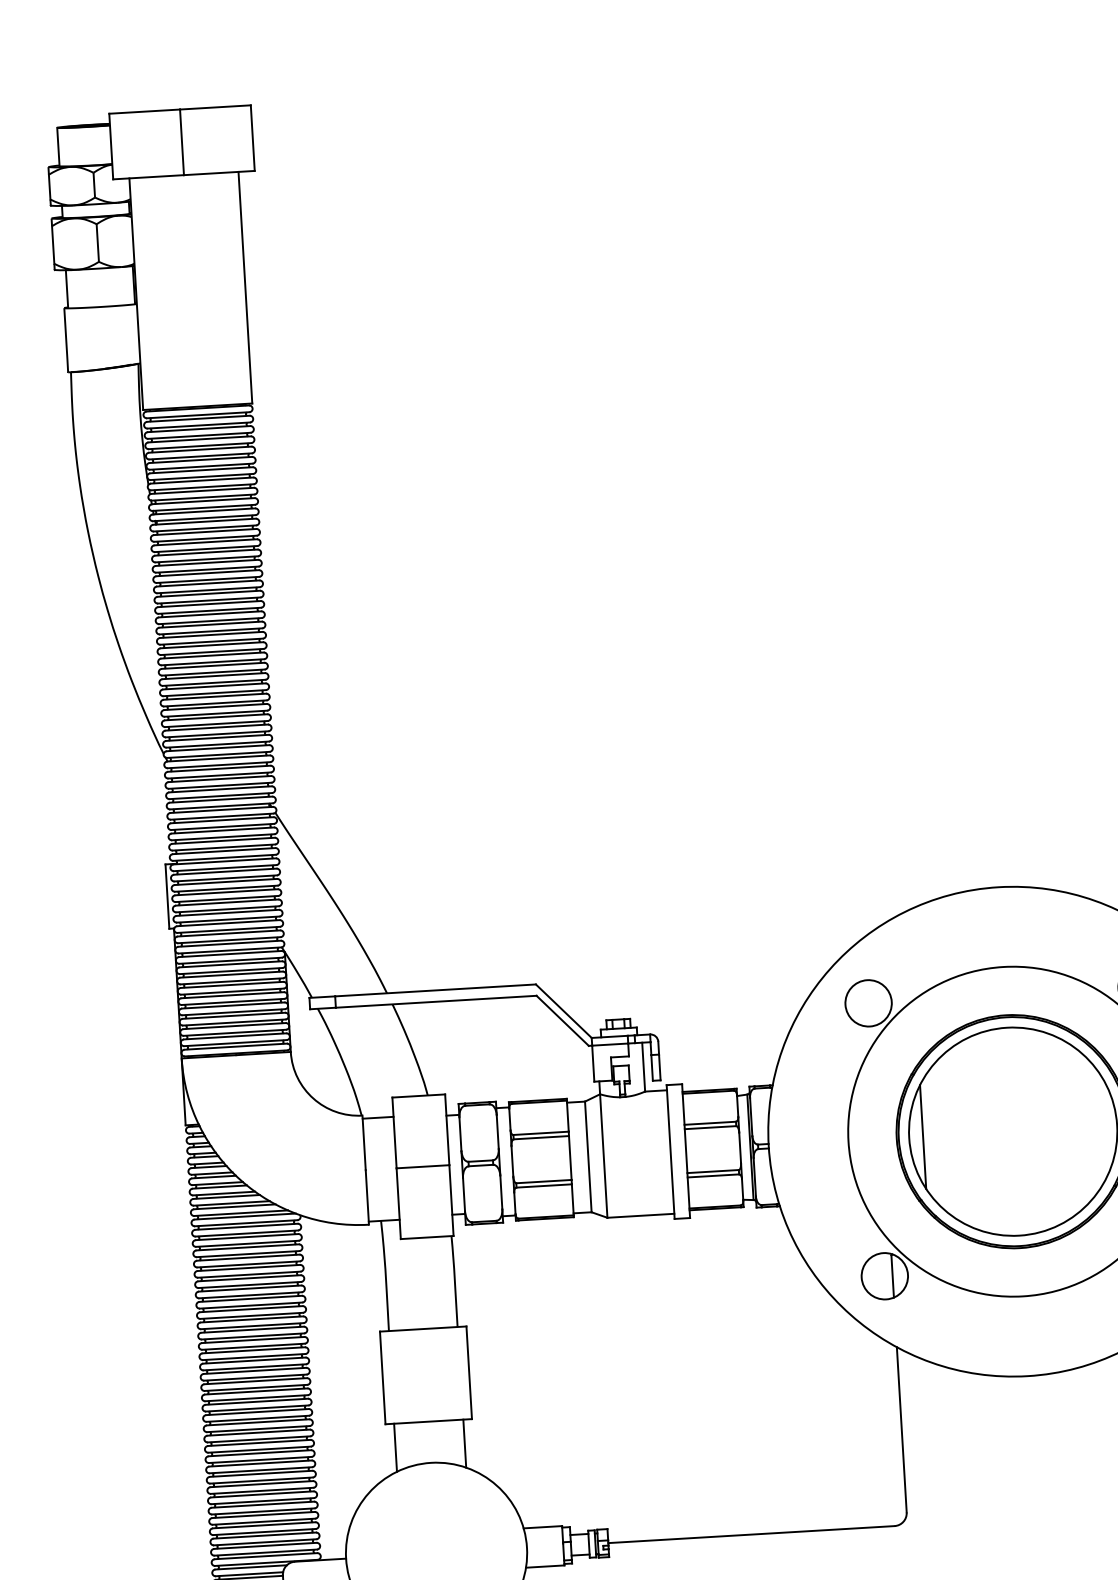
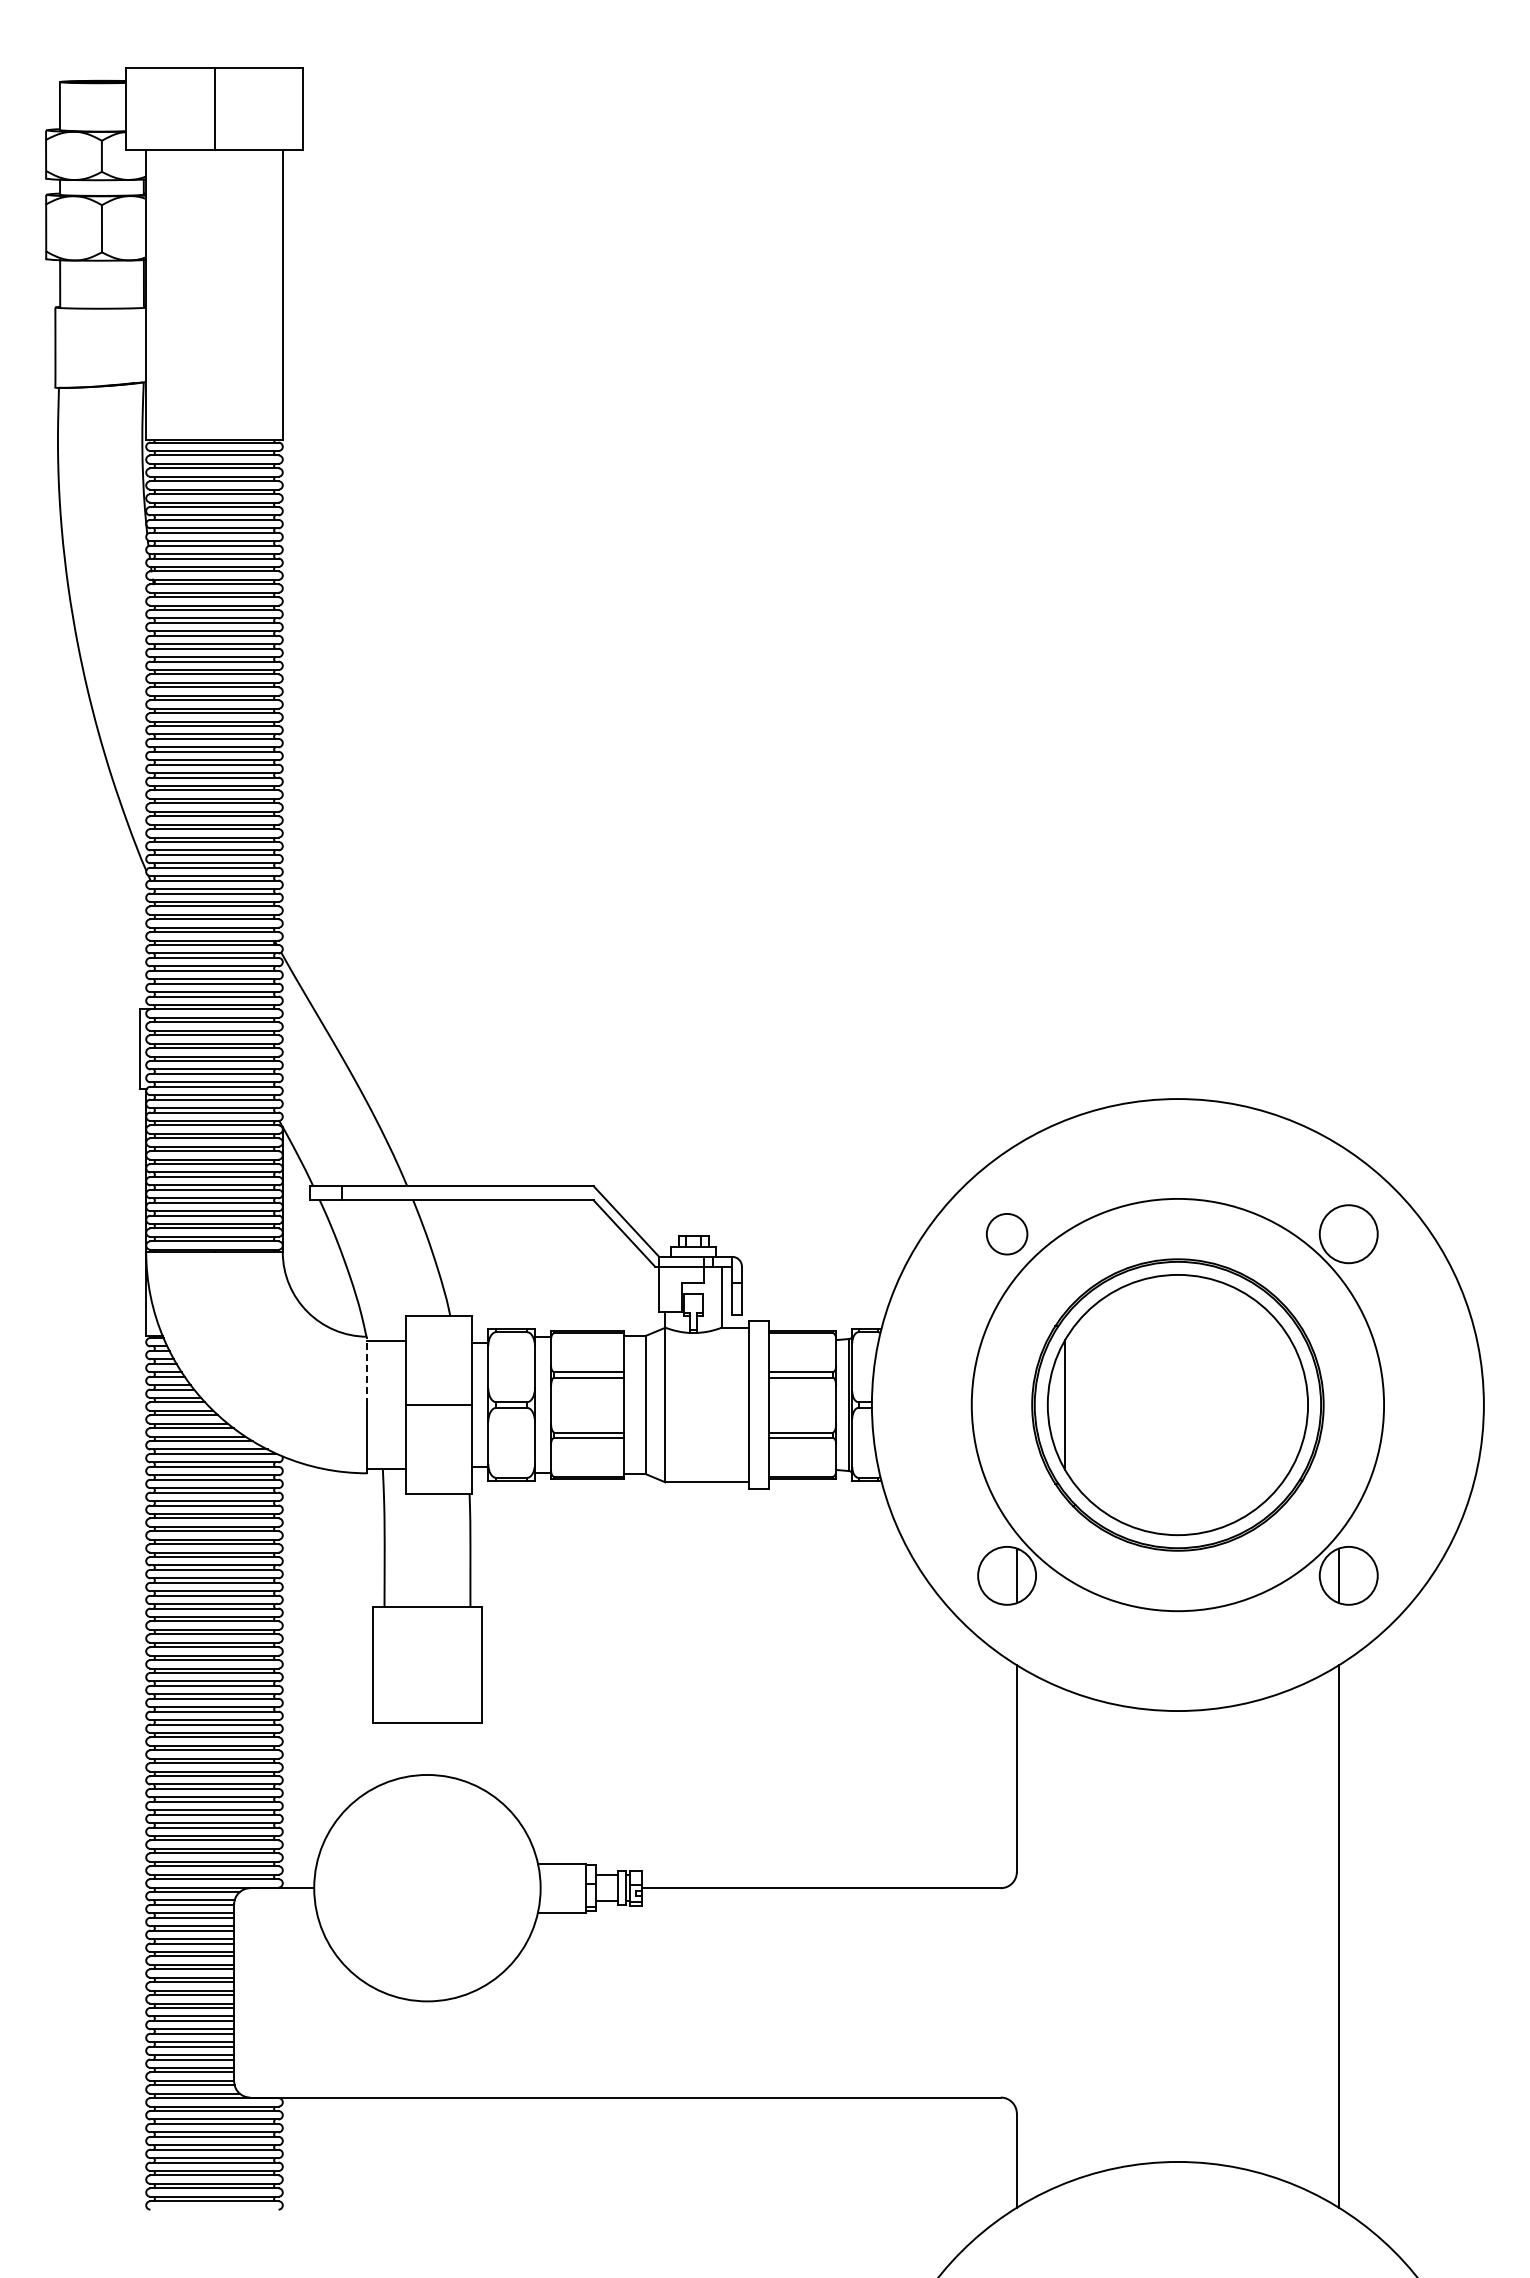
circle: (868, 1003) -> (1007, 1234), size x0.7
line: (364, 1142) -> (367, 1370), solid -> dashed
line: (464, 1443) -> (470, 1753), removed
line: (395, 1447) -> (384, 1753), removed

